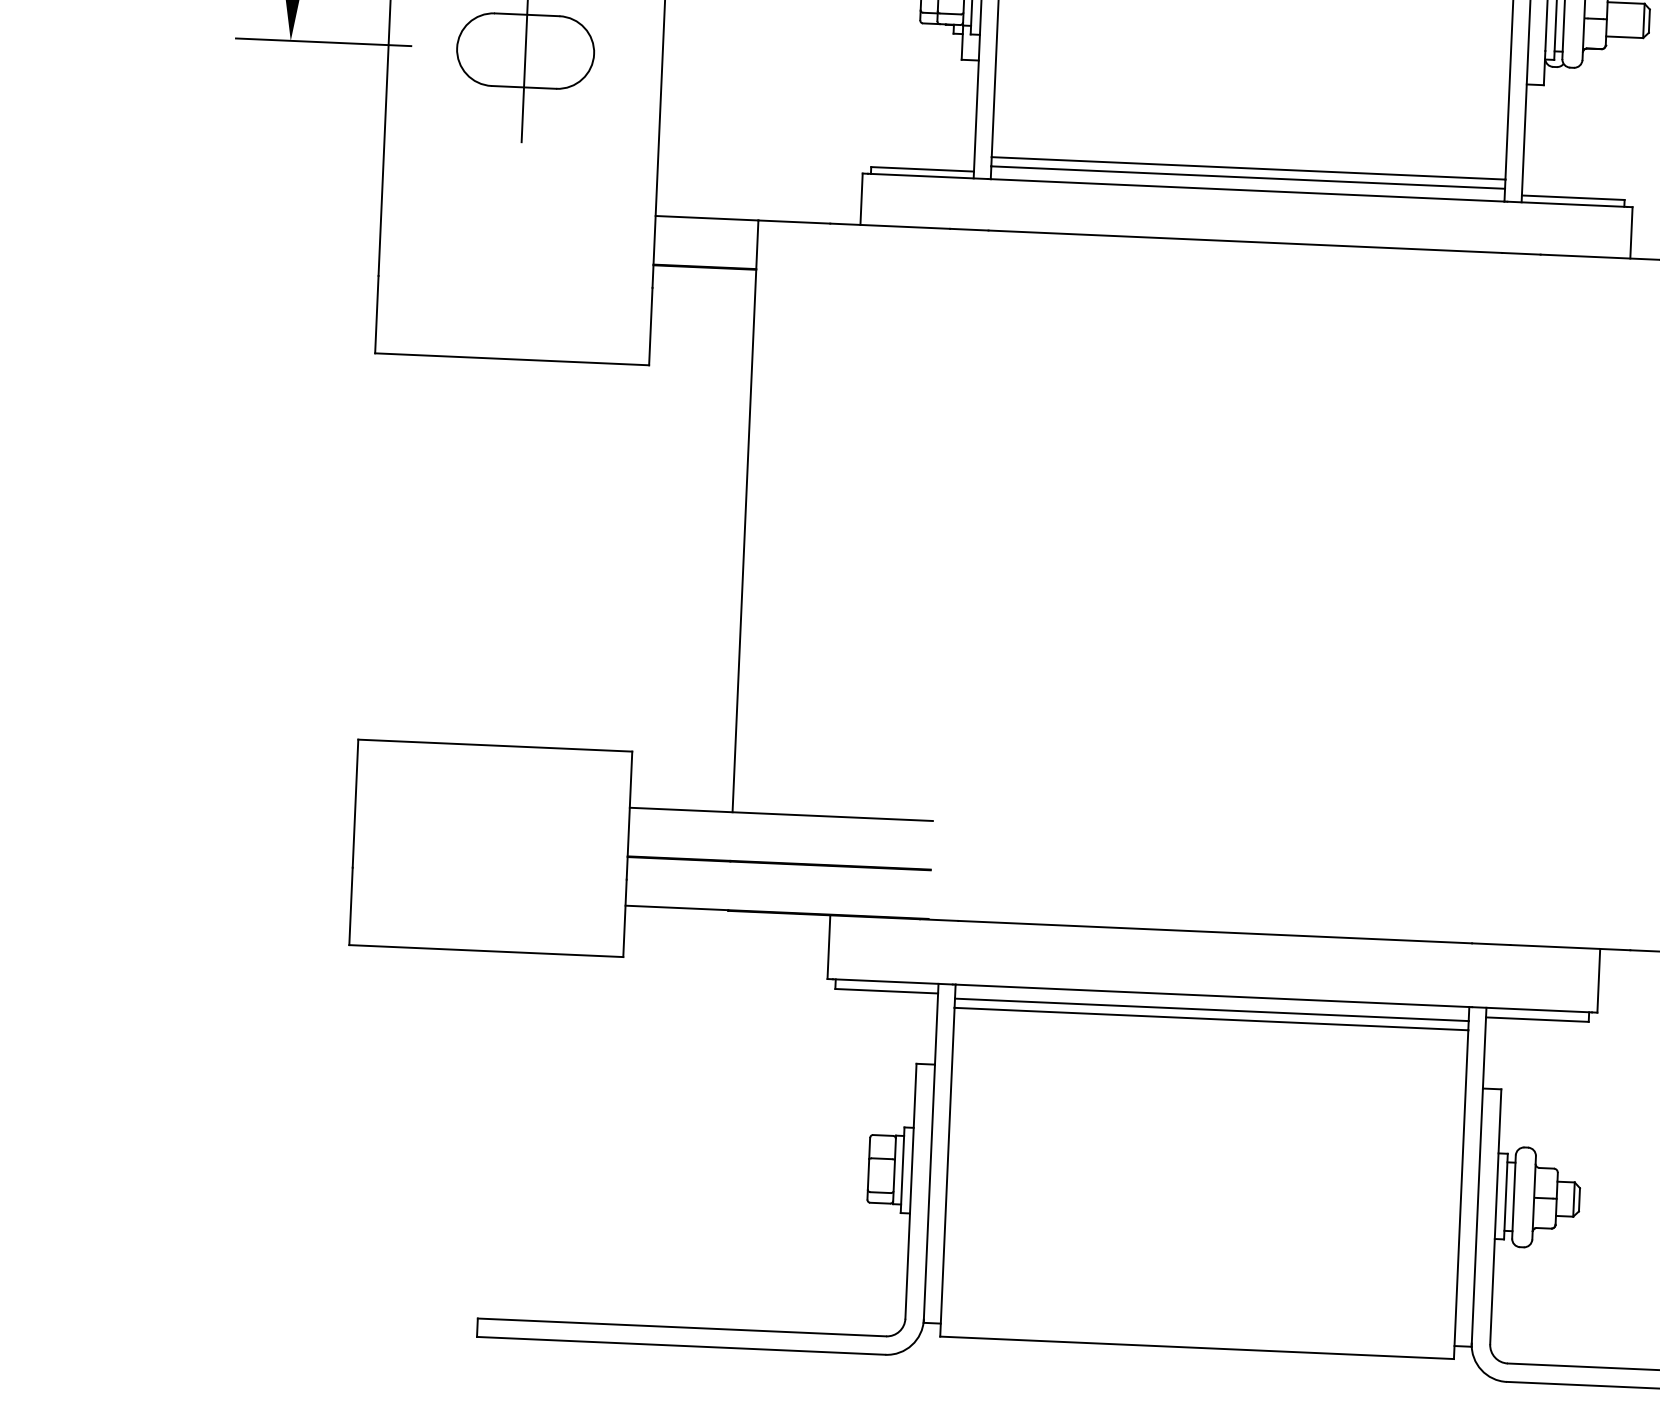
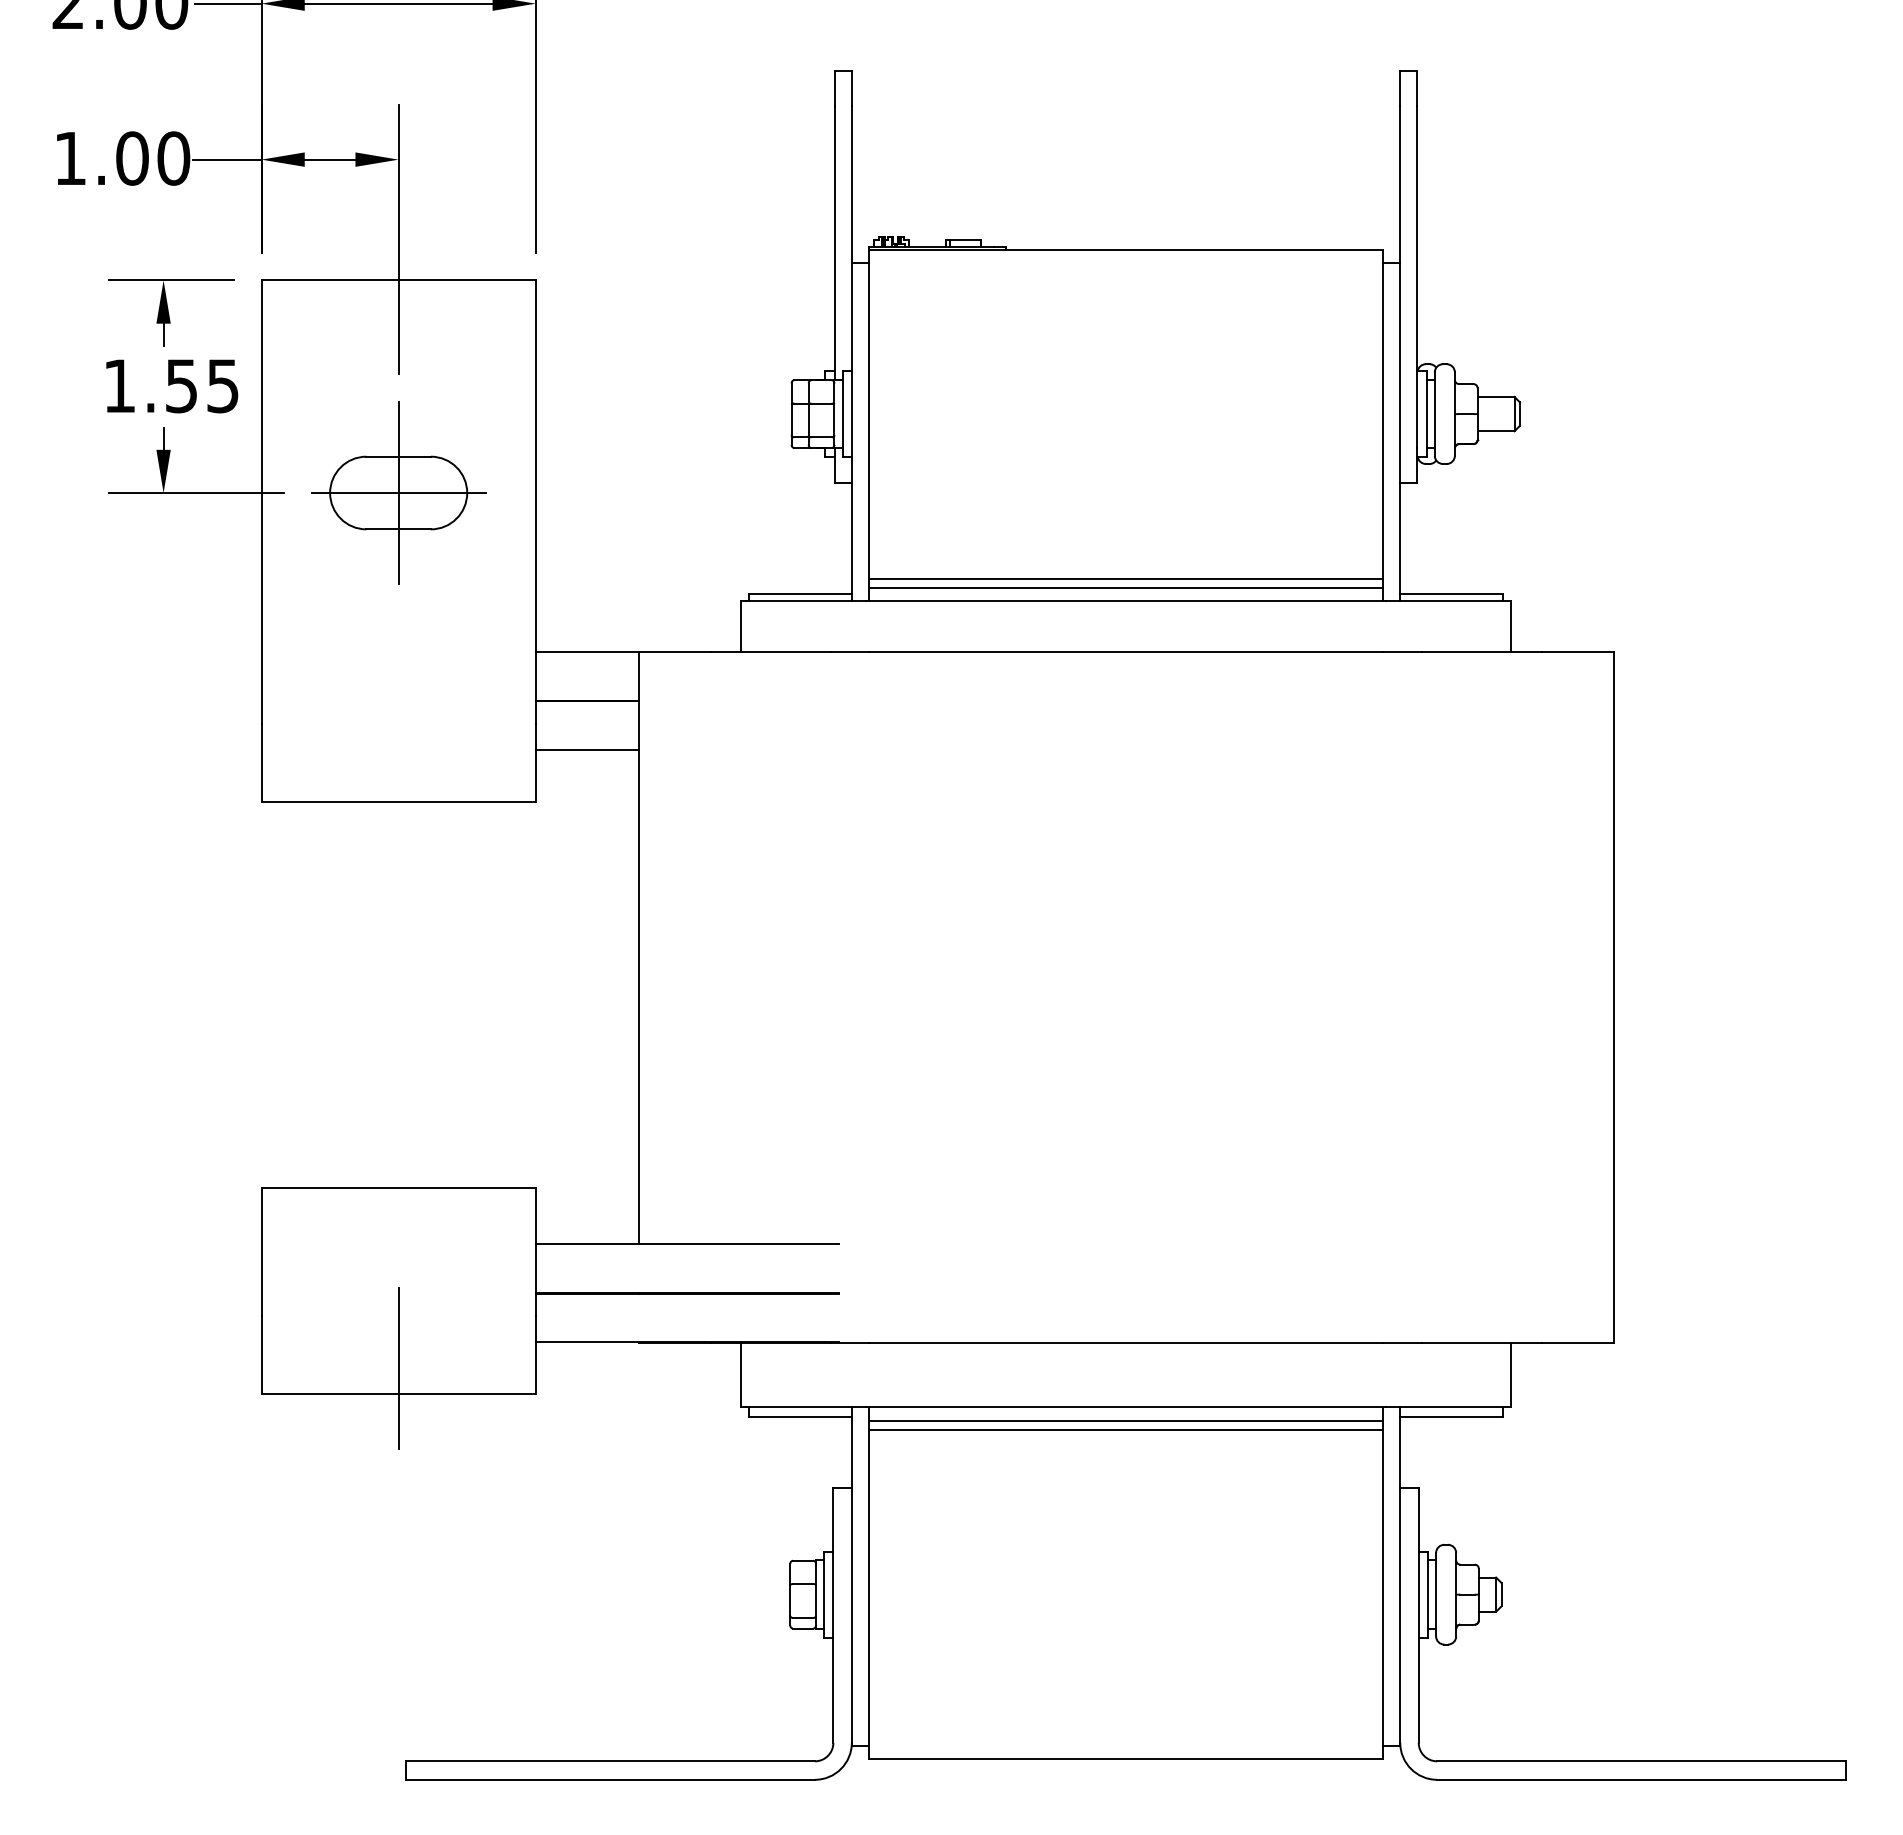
line: (525, 51) -> (398, 493), added
line: (702, 316) -> (586, 750), added
line: (487, 924) -> (398, 1367), added

